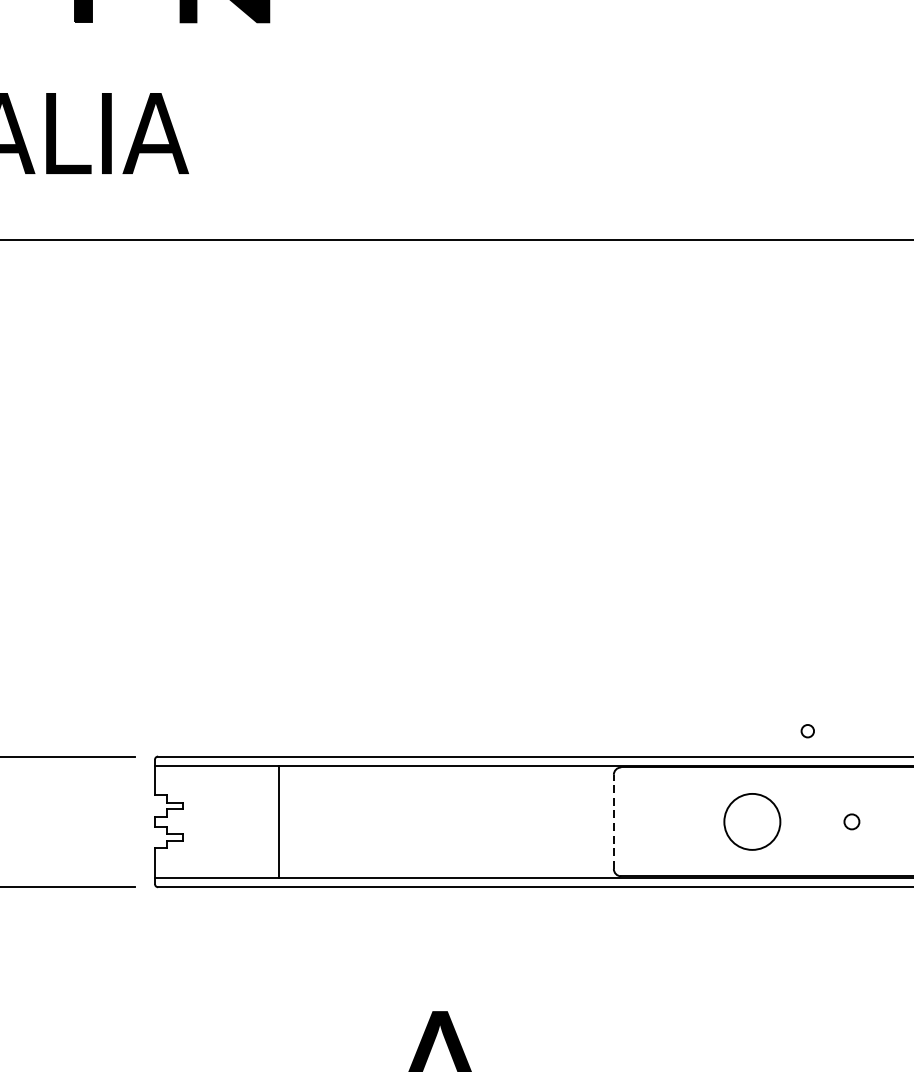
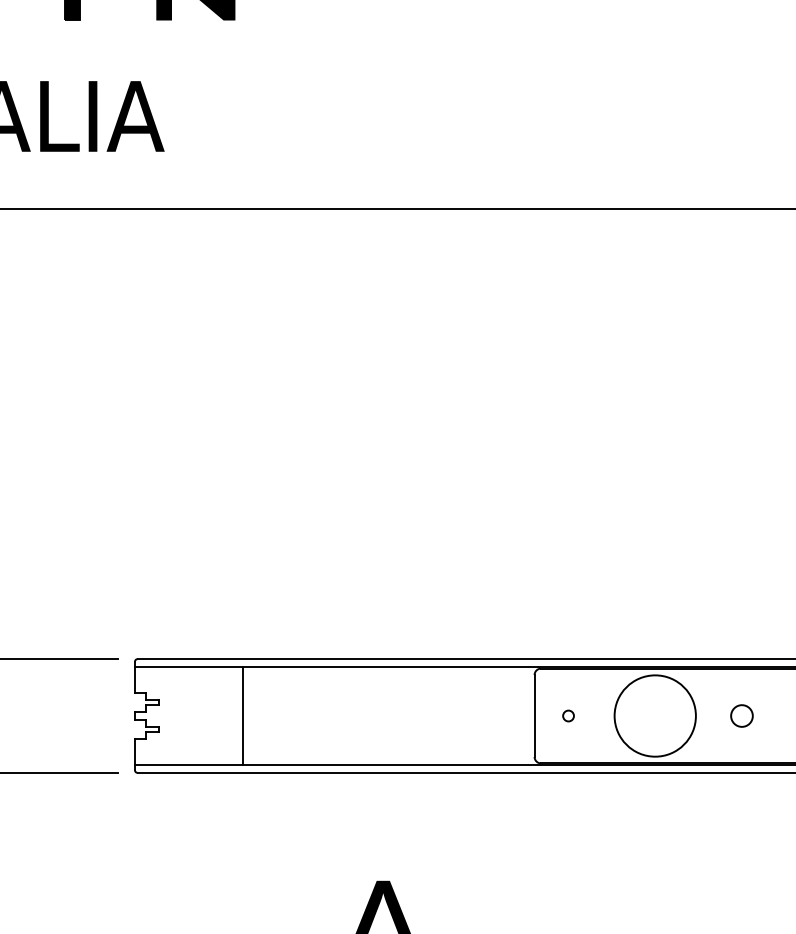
circle: (807, 730) -> (568, 715), moved
circle: (751, 821) -> (654, 715), size x1.67
circle: (851, 821) -> (741, 715), size x1.67
line: (613, 822) -> (534, 716), dashed -> solid

